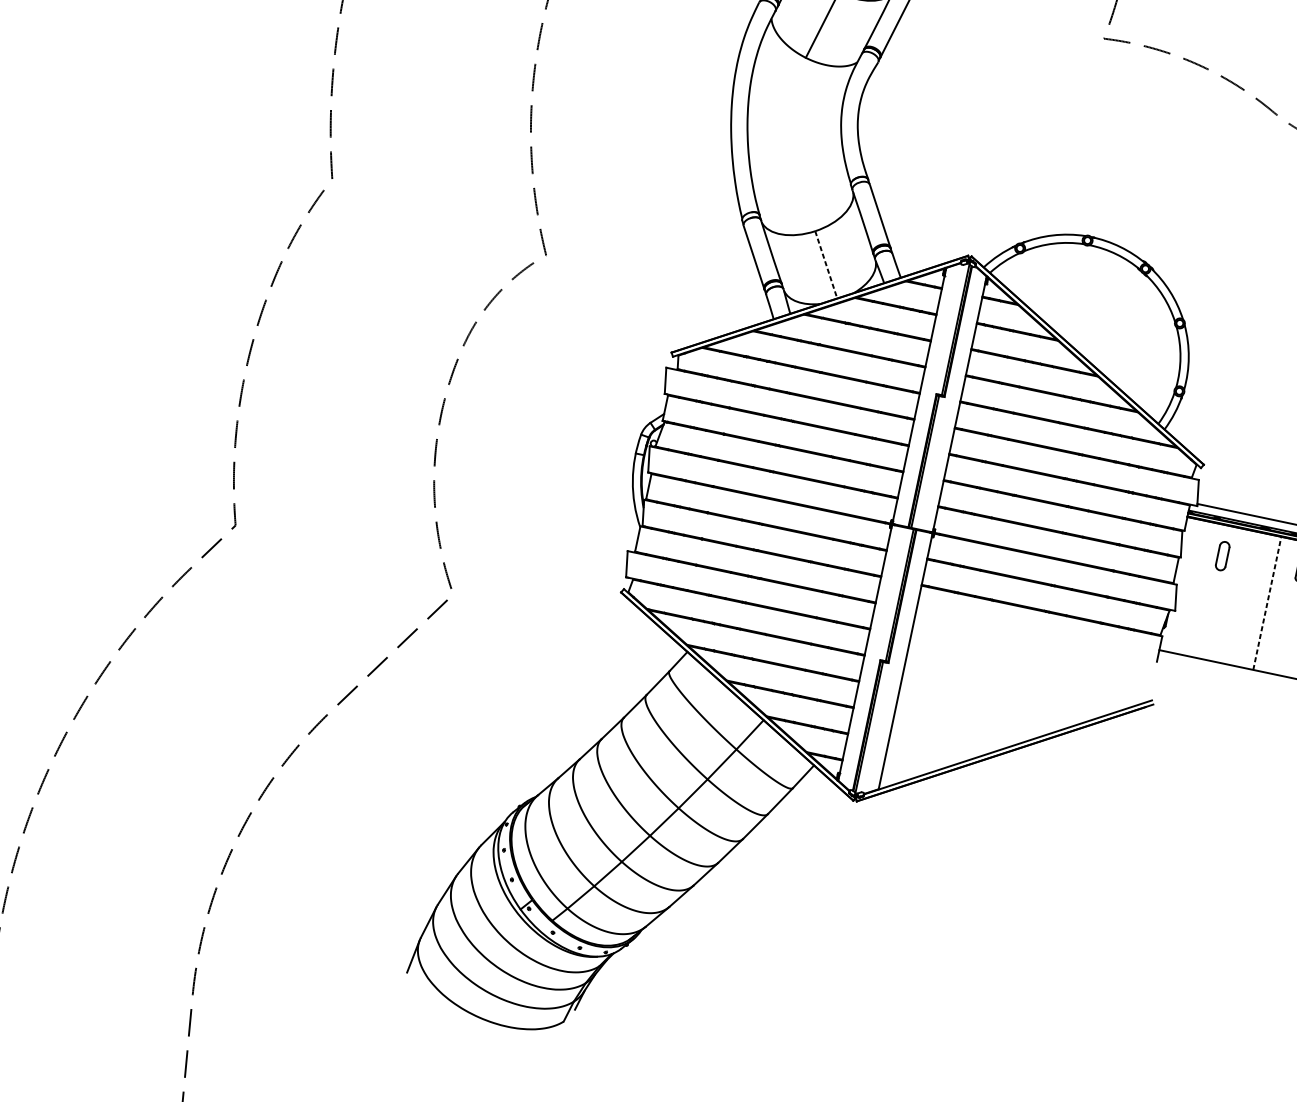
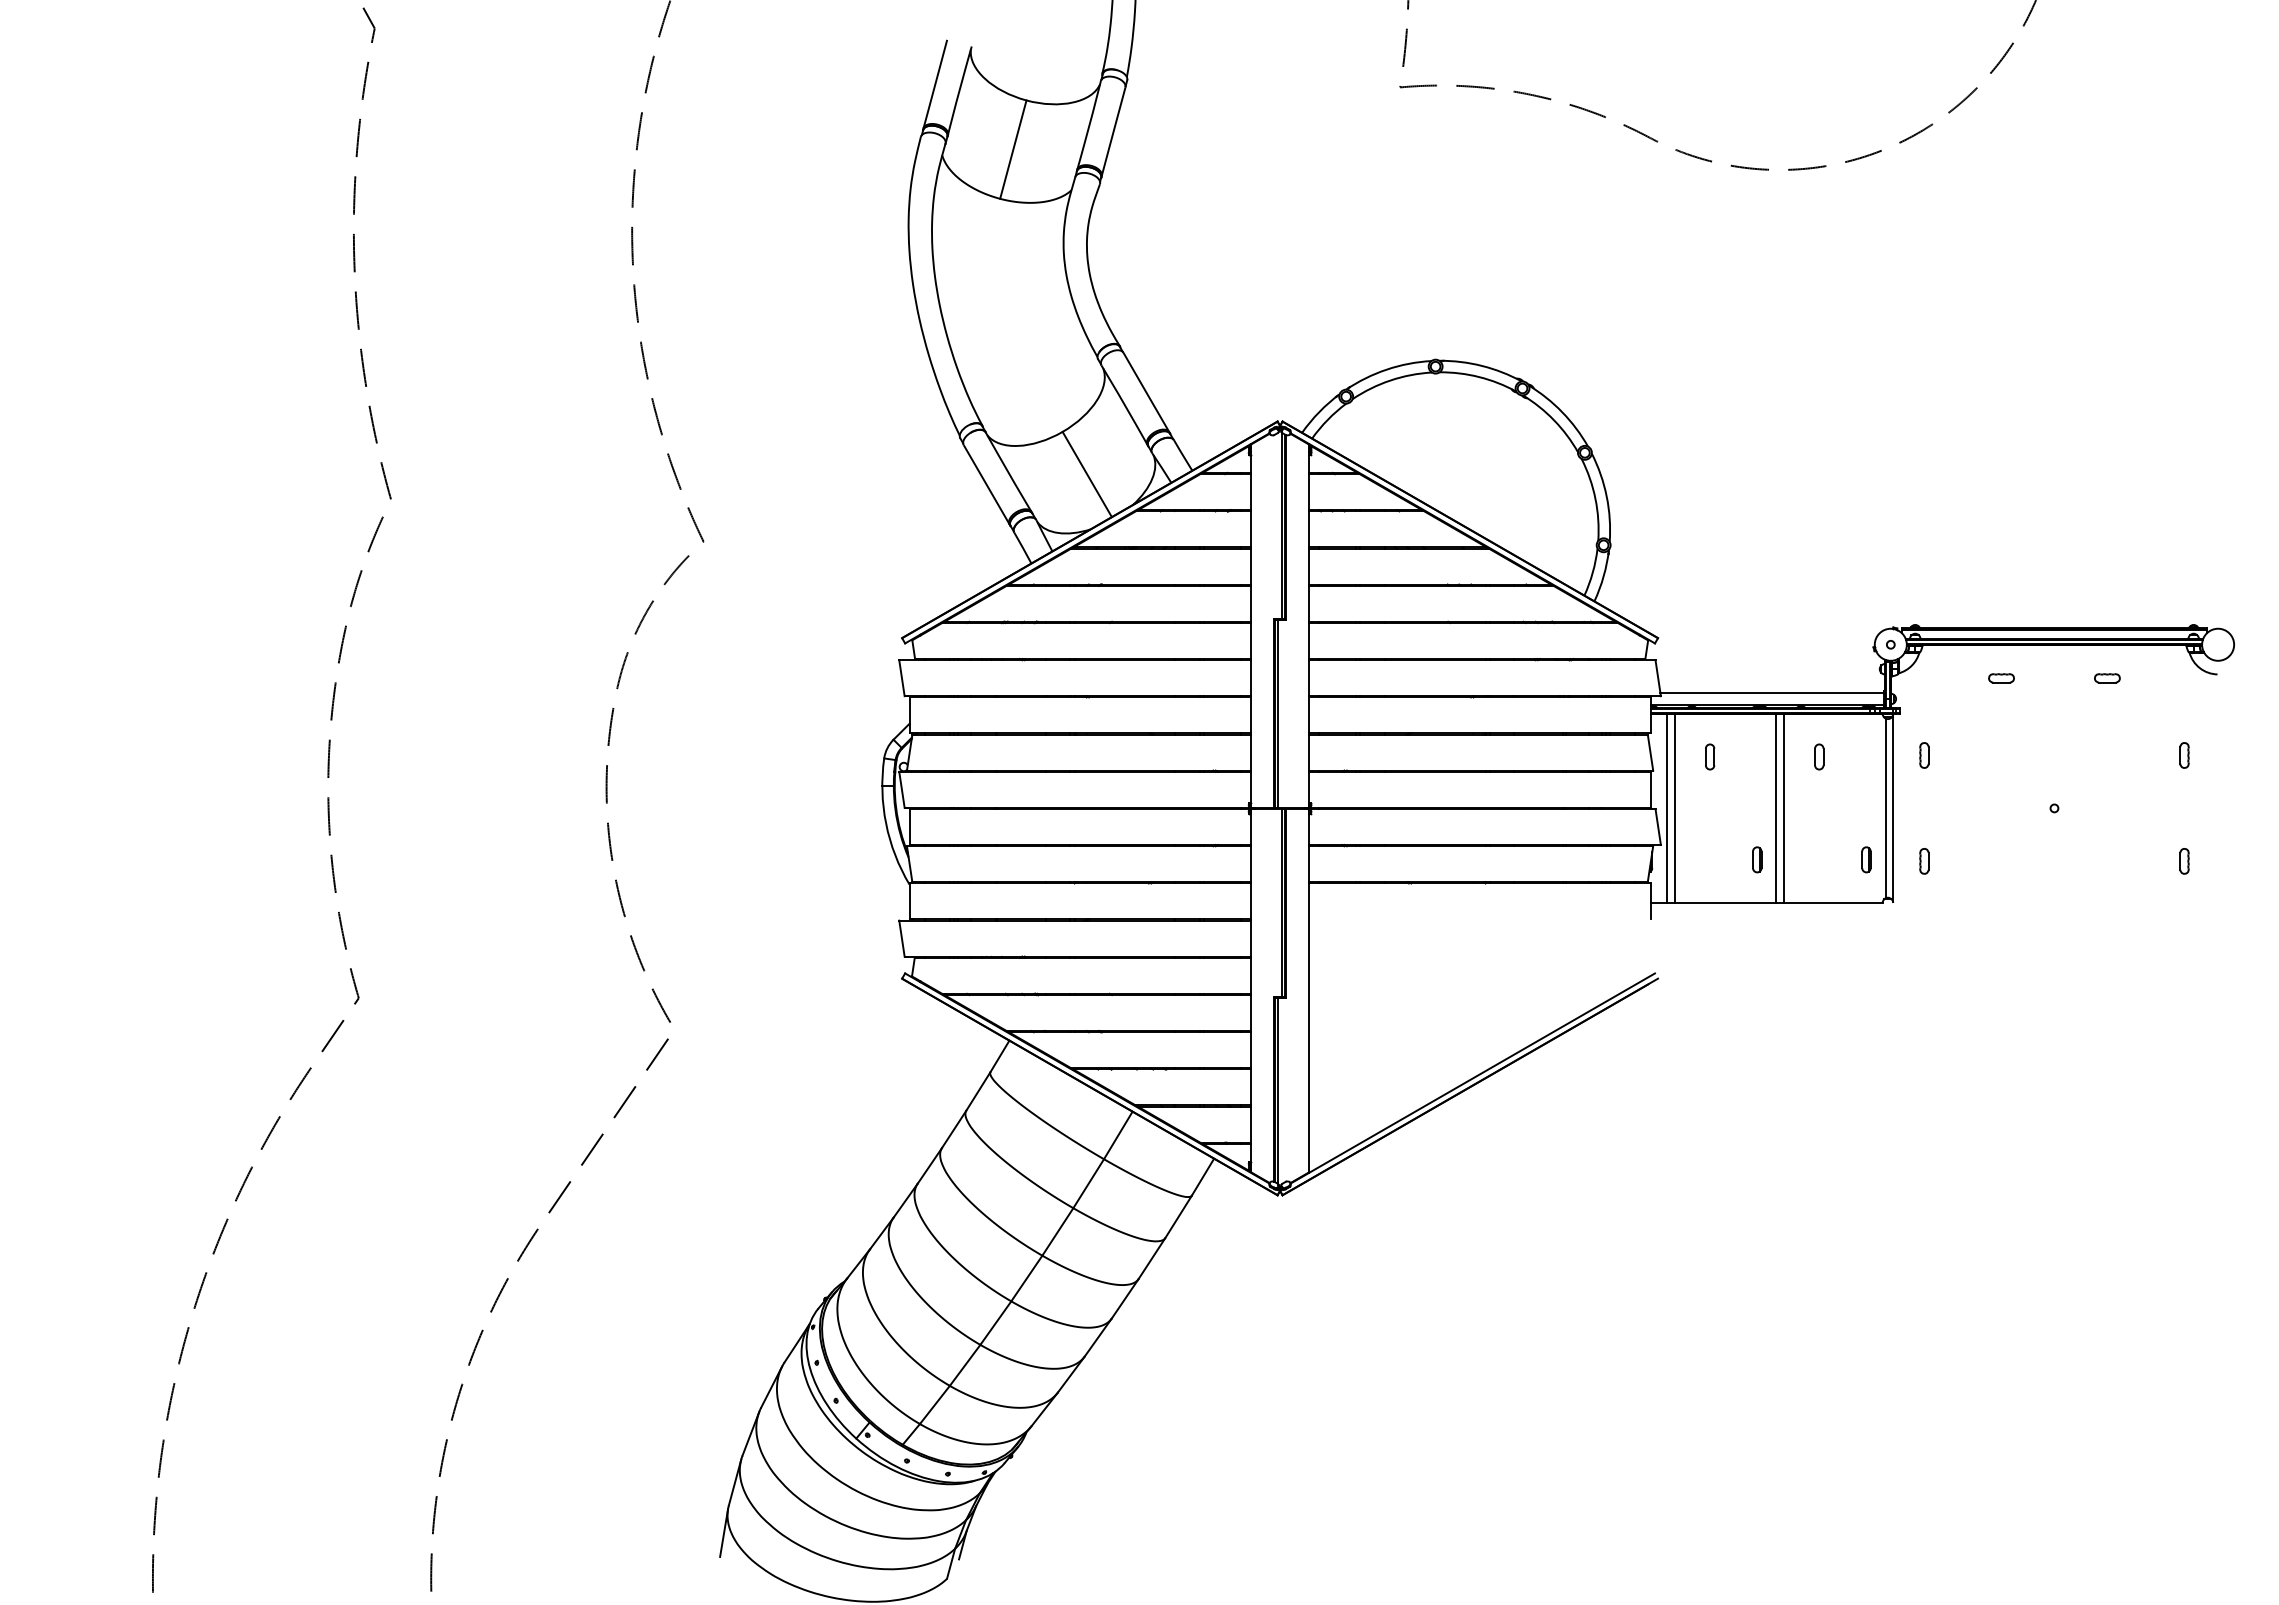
line: (826, 264) -> (1087, 474), dashed -> solid
part: (1223, 555) -> (1710, 756), size x0.62
line: (1185, 585) -> (1667, 807), added
line: (1190, 586) -> (1674, 807), added
line: (1262, 601) -> (1776, 807), added
line: (1267, 603) -> (1784, 808), dashed -> solid
part: (1241, 635) -> (1757, 859), added

